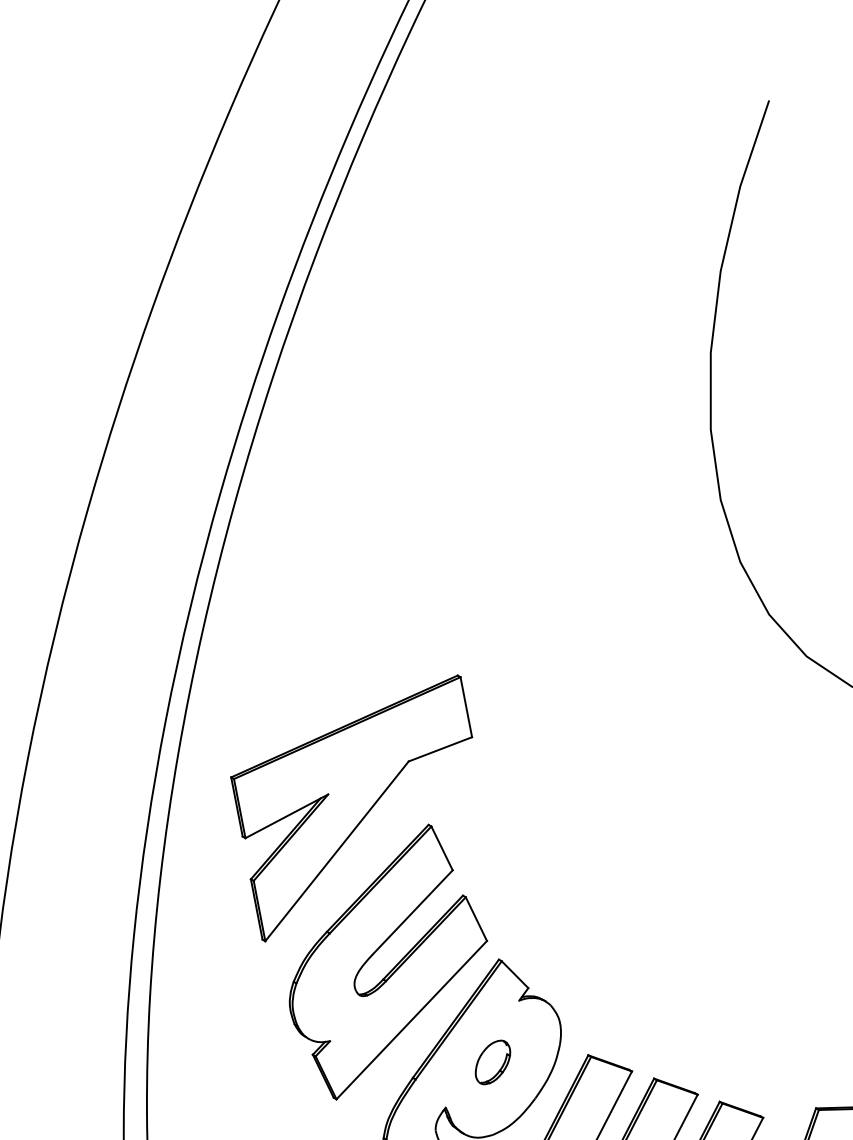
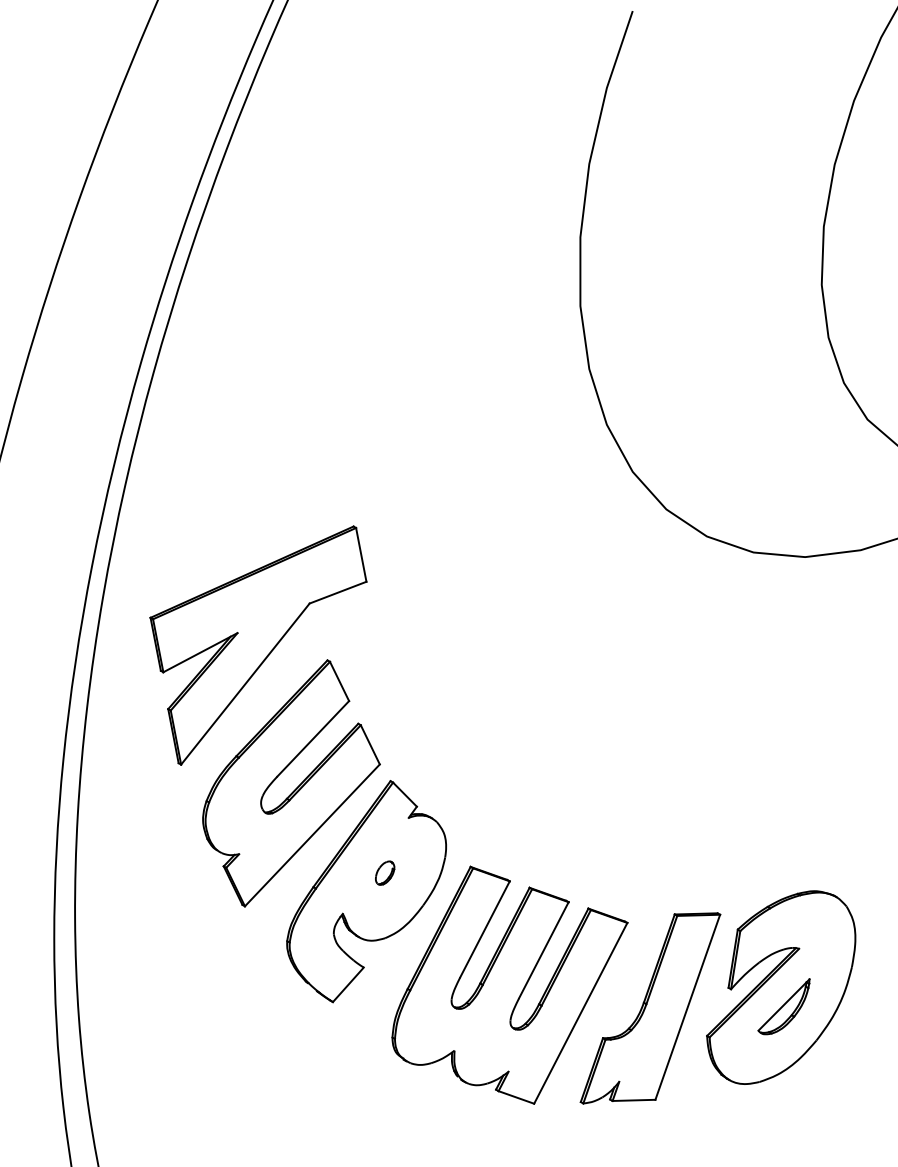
part: (492, 1061) -> (384, 872), size x0.6

